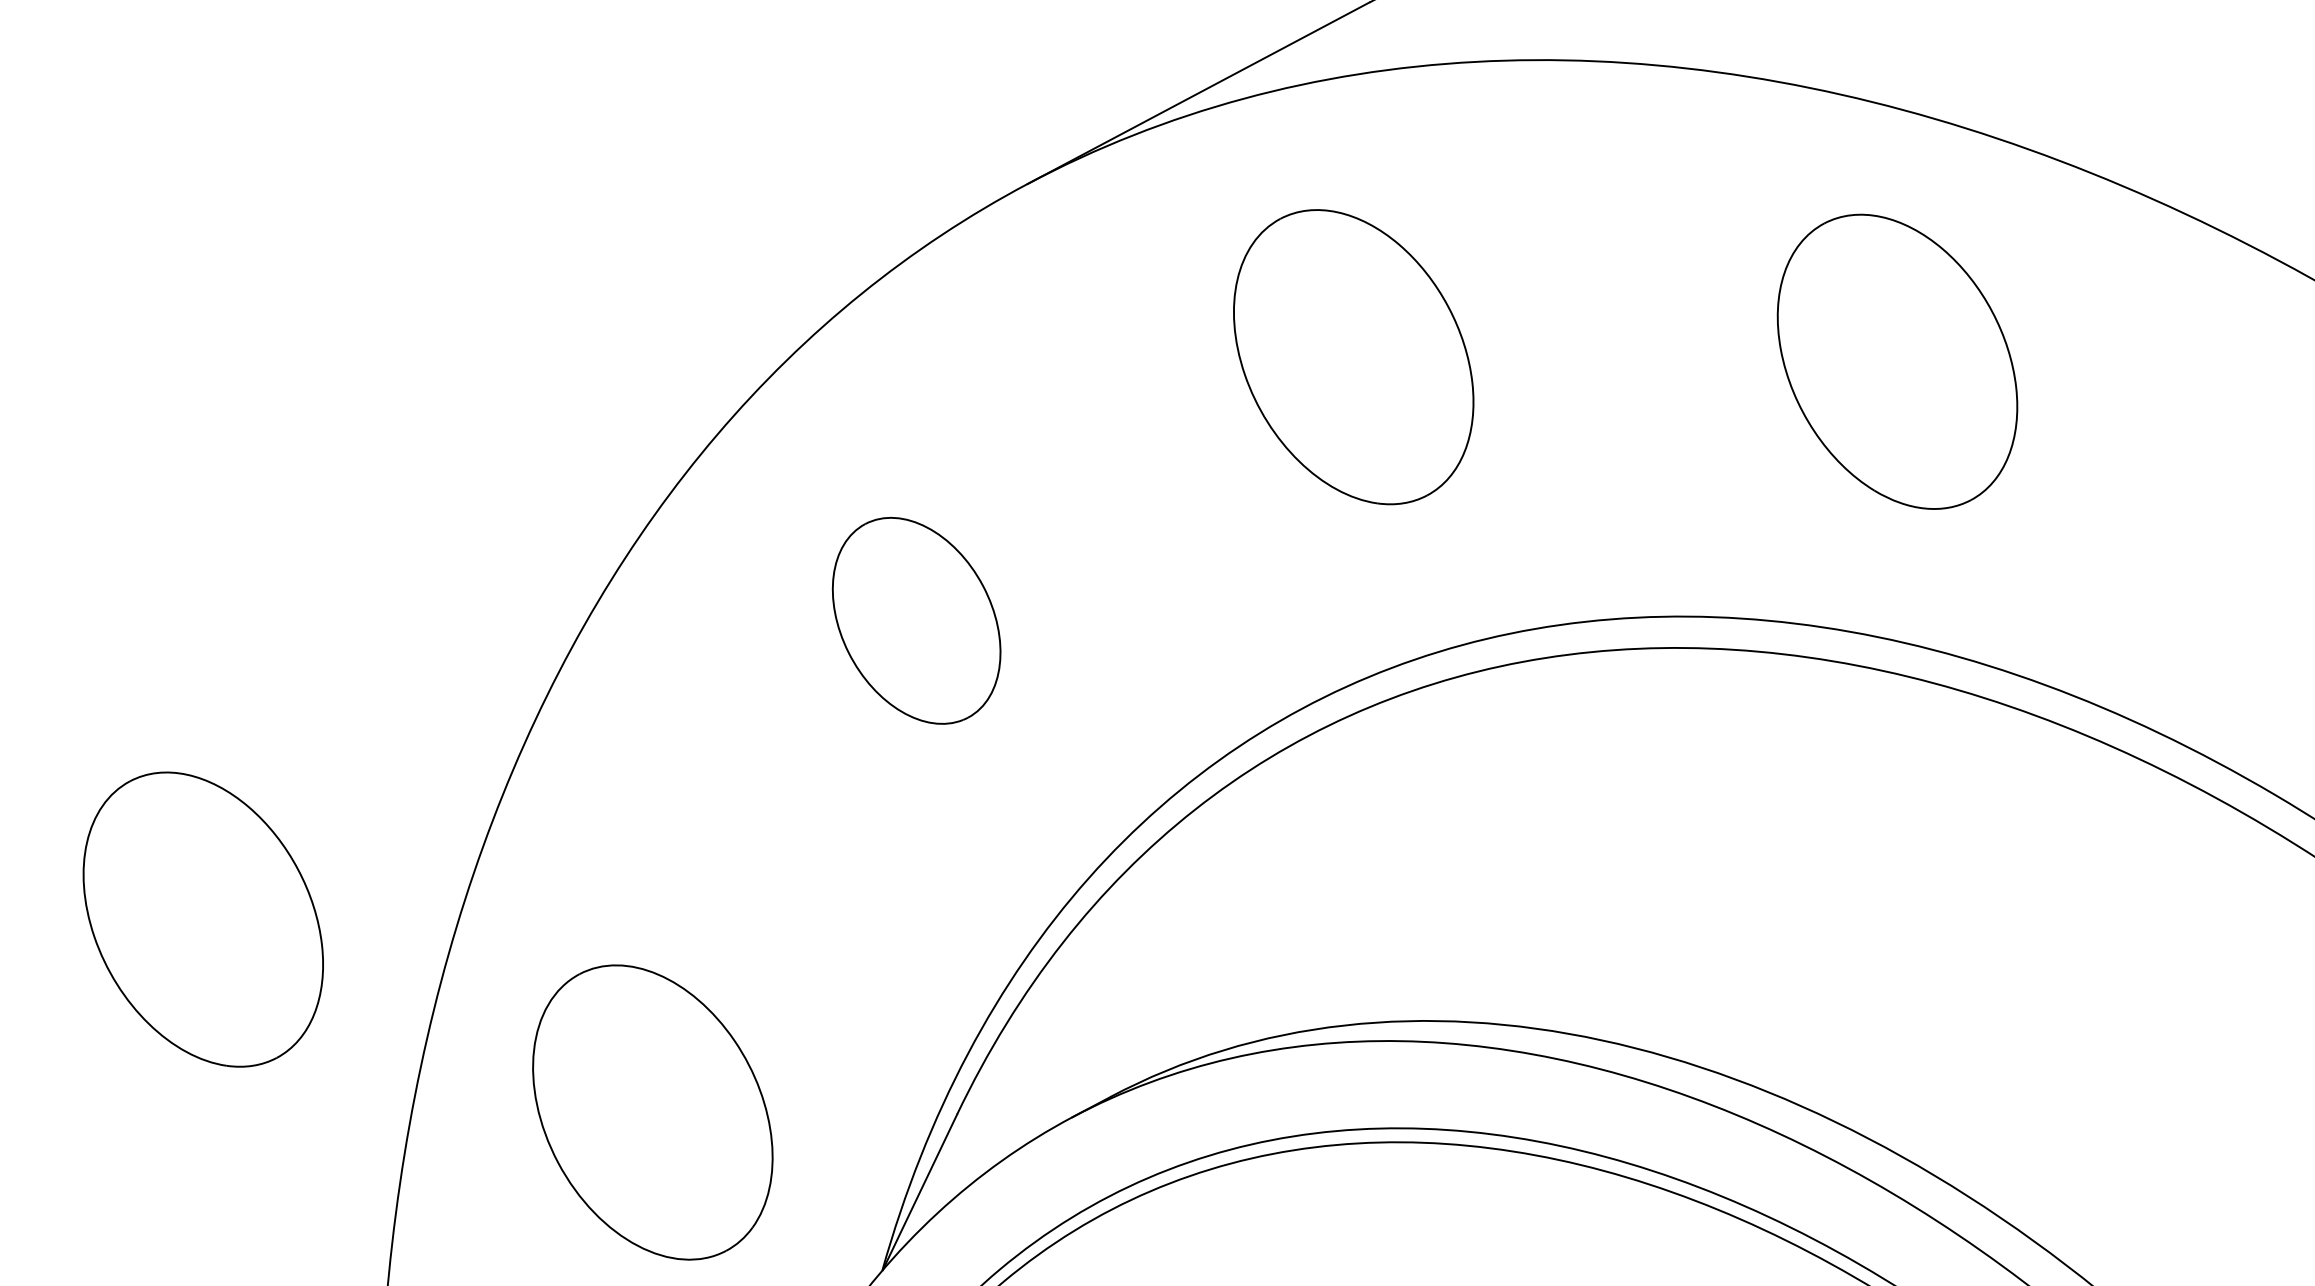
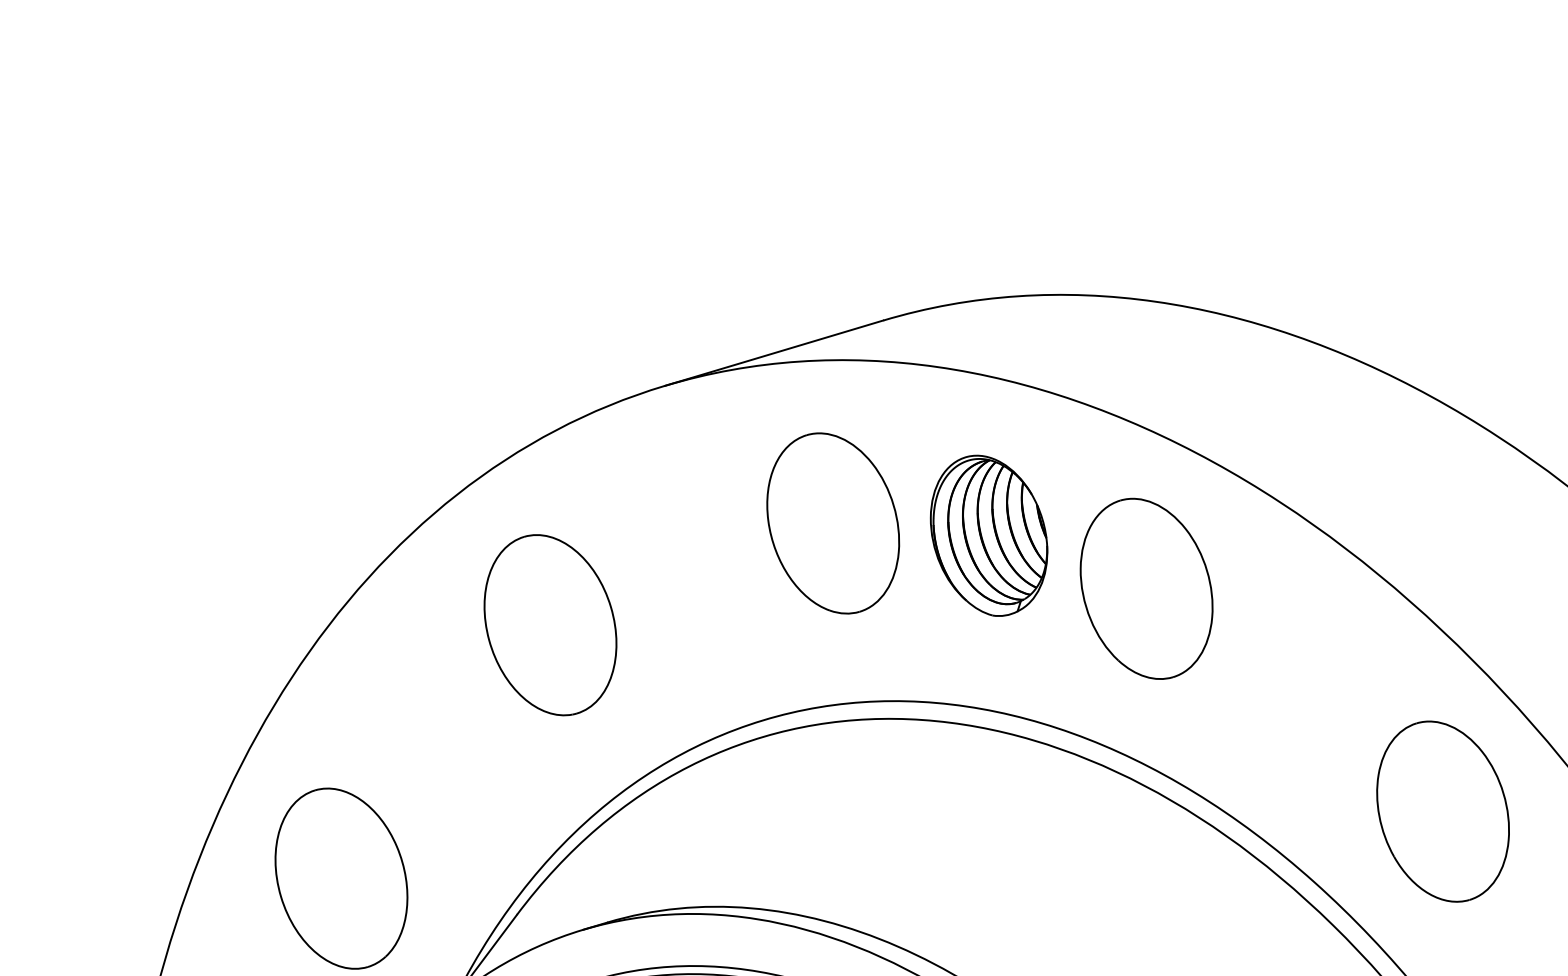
part: (1616, 325) -> (988, 535), added
part: (916, 621) -> (550, 625), size x1.43
part: (203, 919) -> (104, 715), removed

